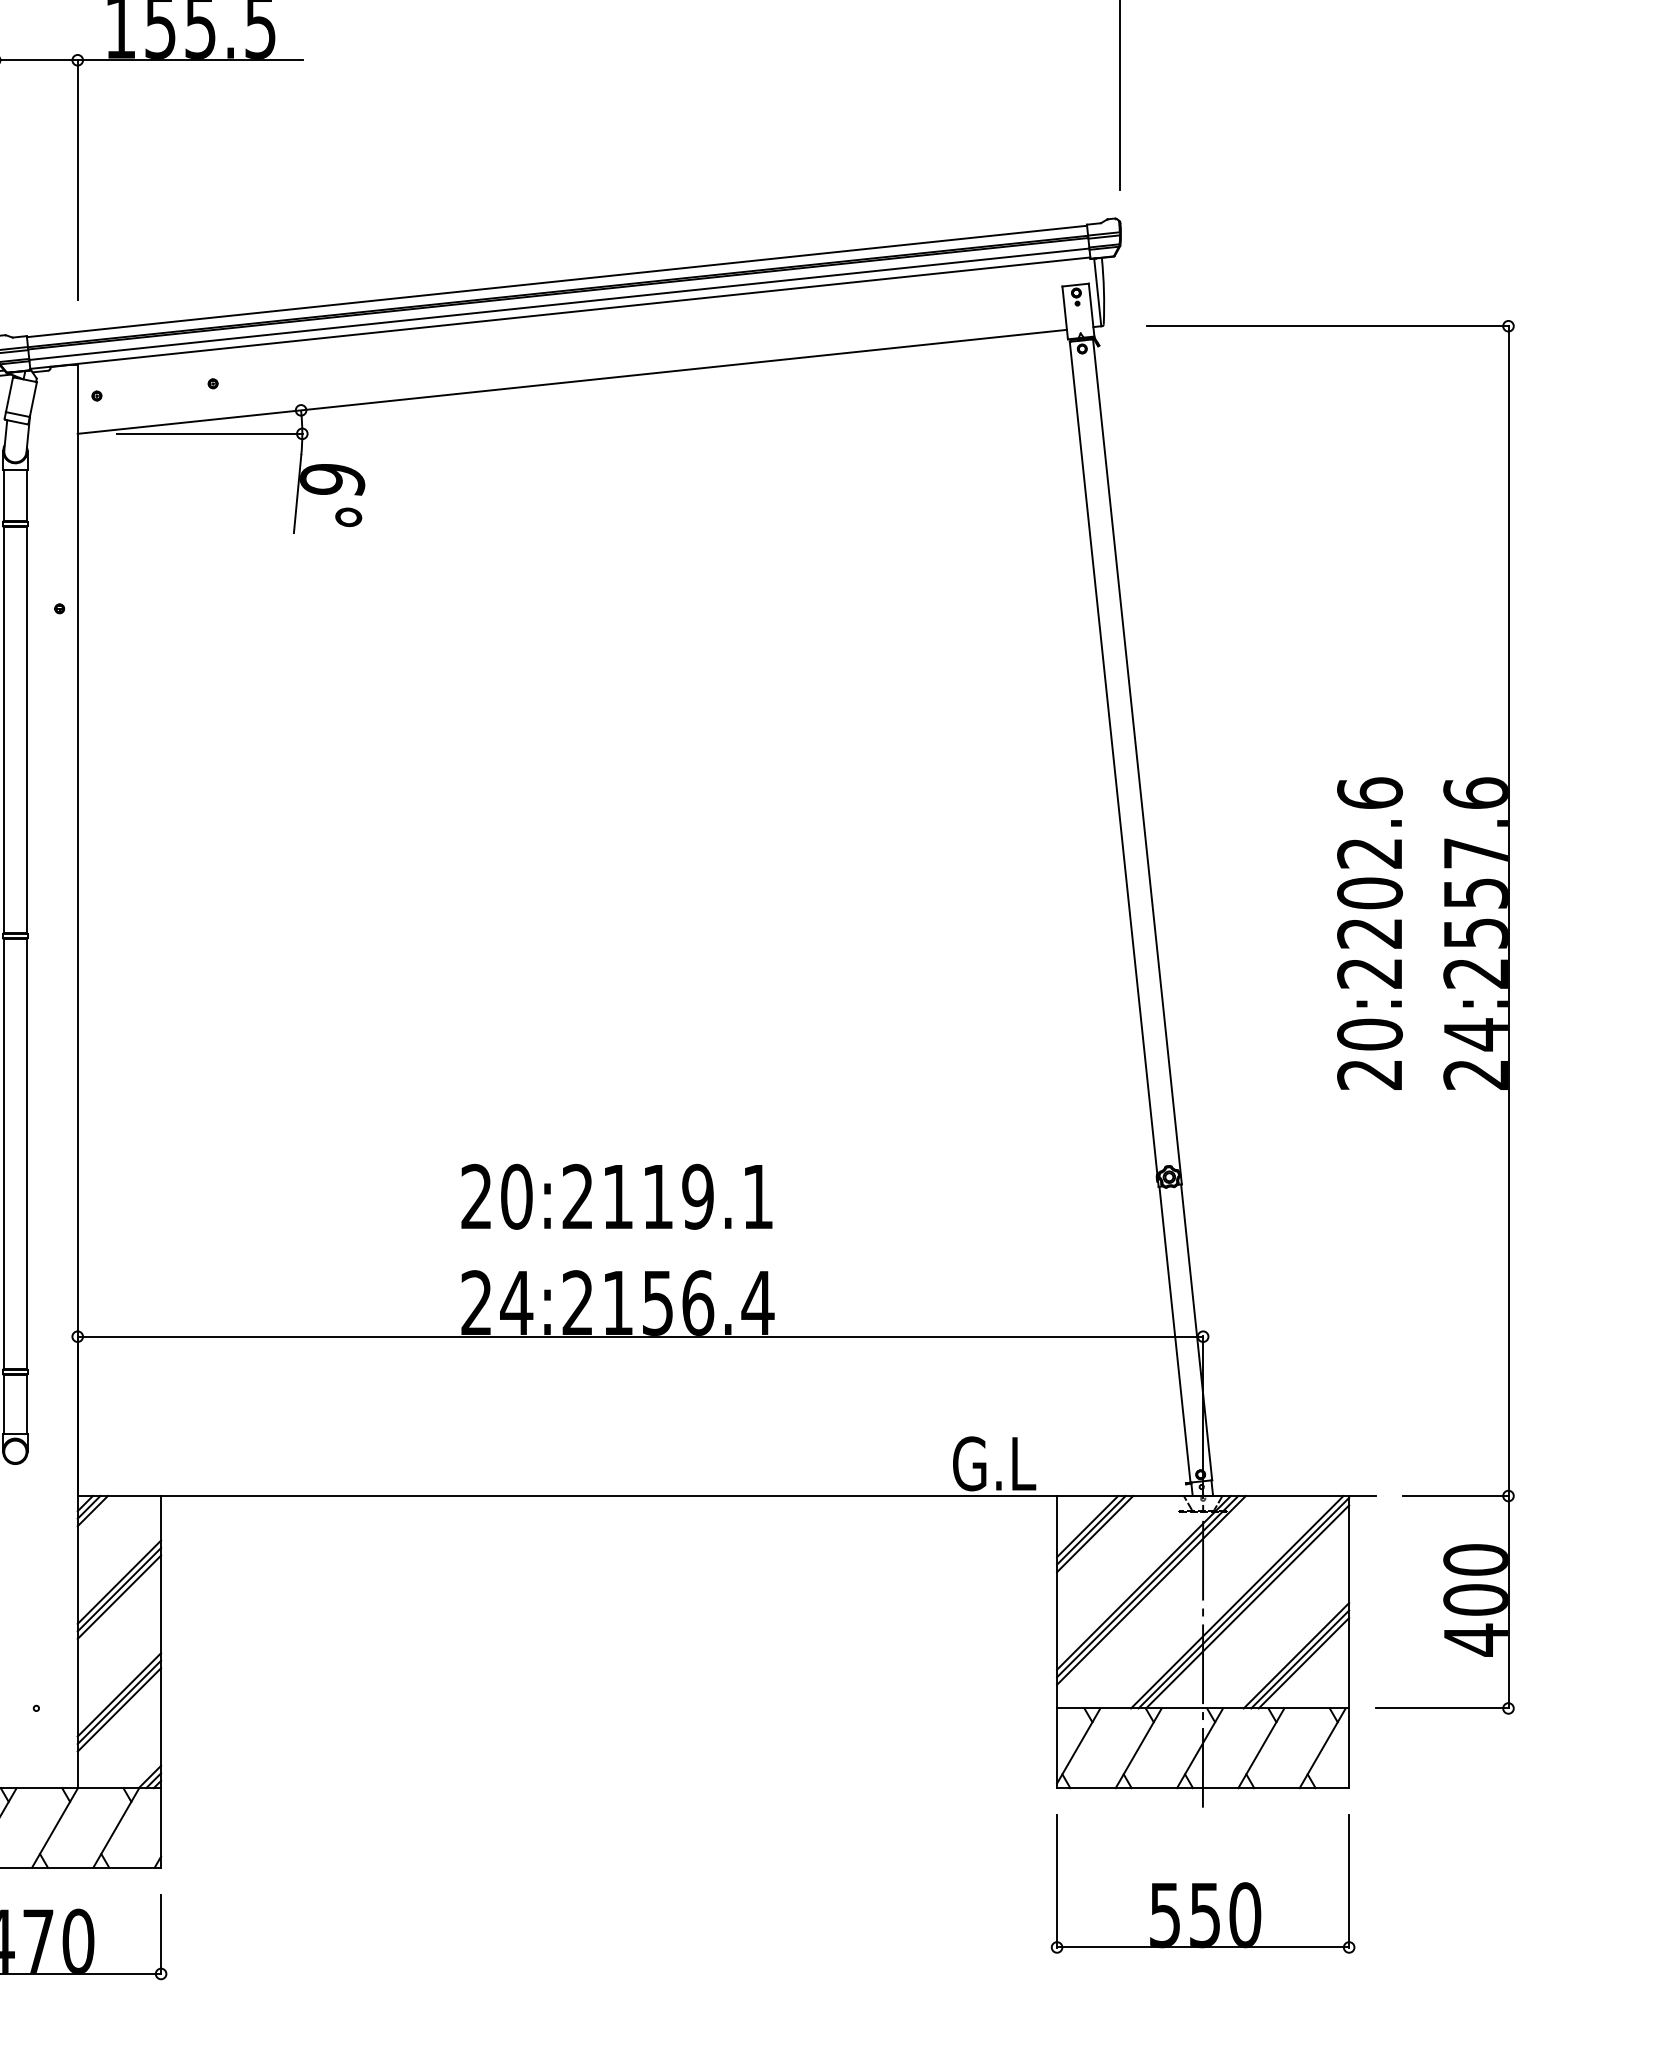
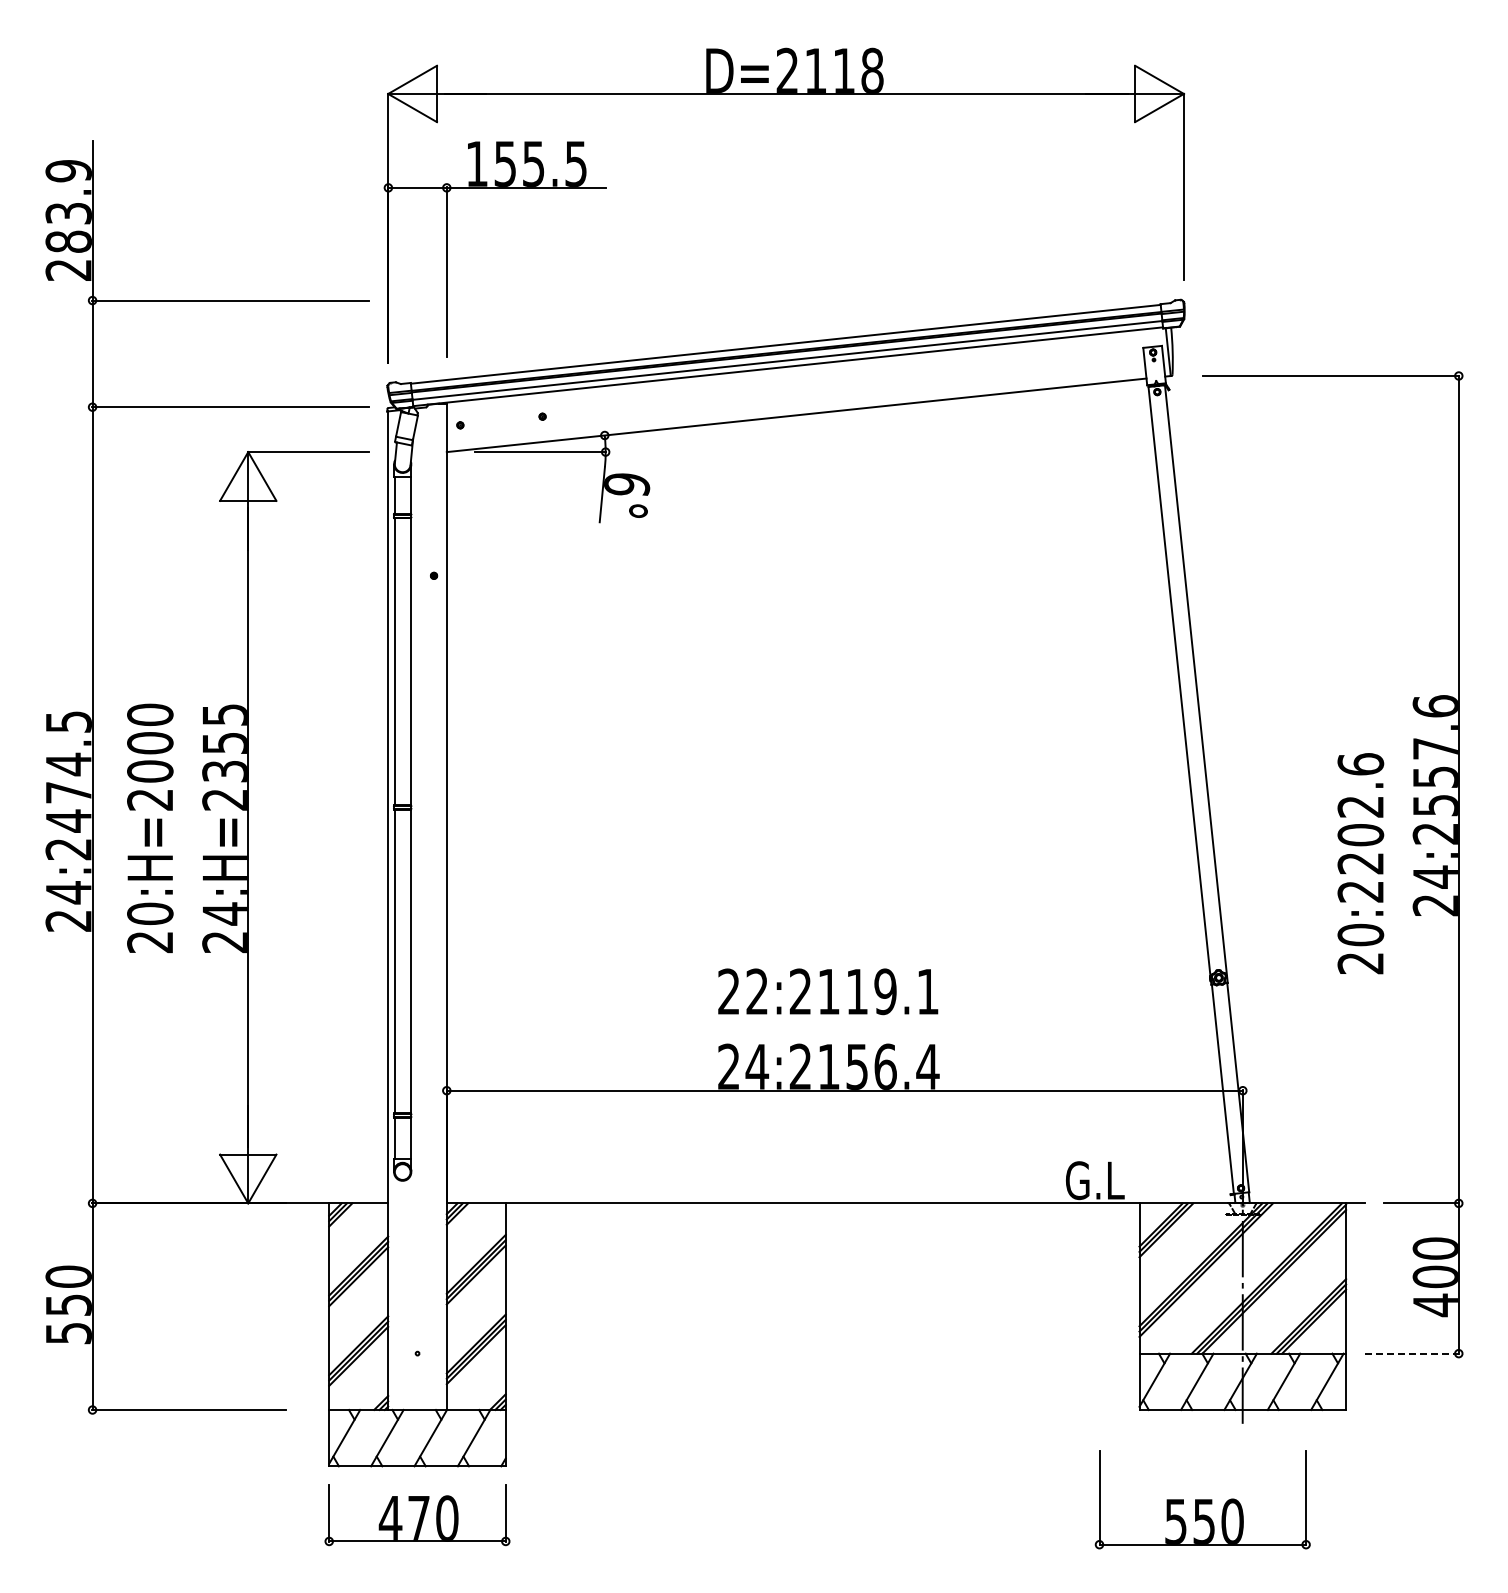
text: (1369, 933) -> (1360, 863), moved
text: (516, 1196) -> (757, 991), 20:2119.1 -> 22:2119.1
line: (1443, 1708) -> (1412, 1353), solid -> dashed
part: (1202, 1883) -> (1202, 1499), moved

